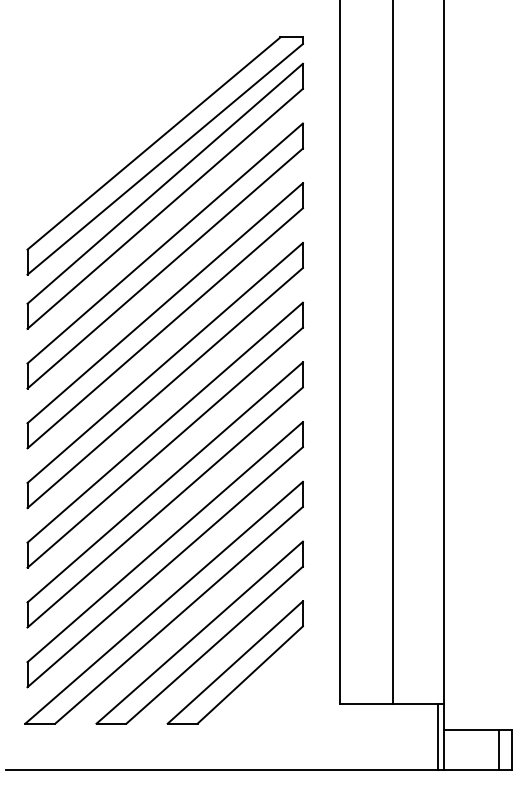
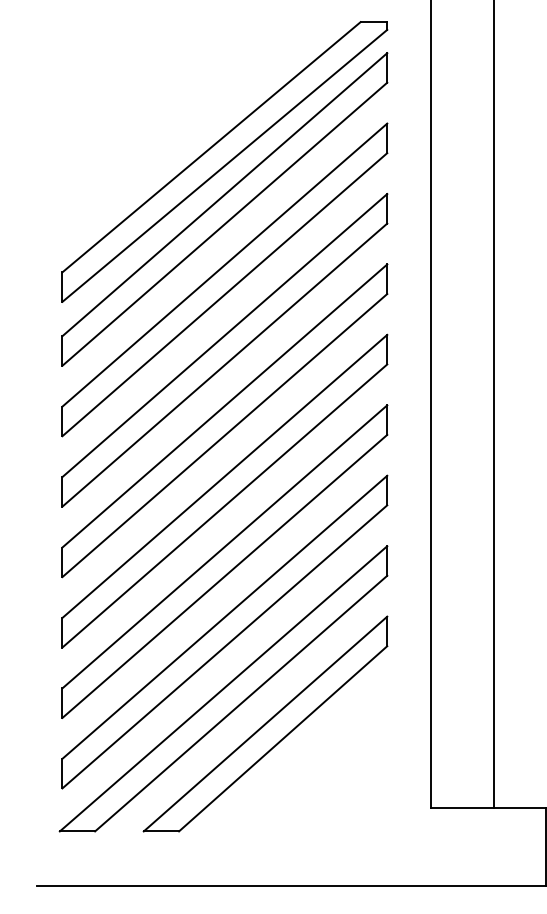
part: (234, 662) -> (306, 759), removed

